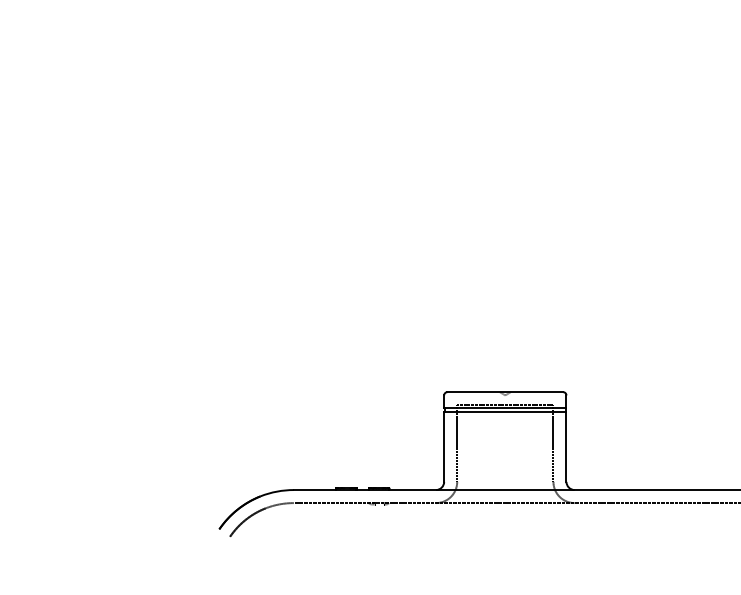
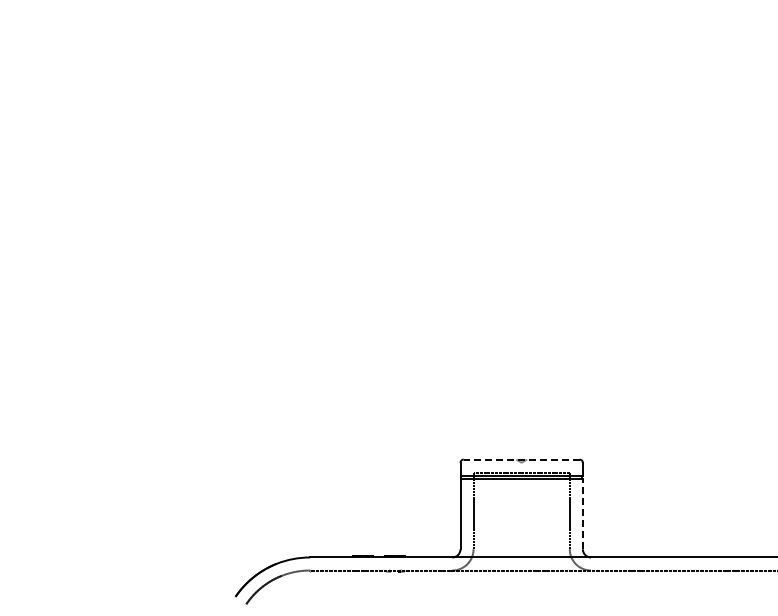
line: (505, 392) -> (521, 459), solid -> dashed
line: (566, 446) -> (582, 513), solid -> dashed

